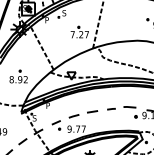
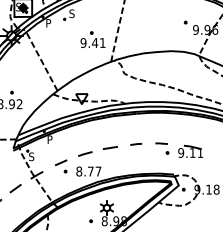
text: (79, 34) -> (92, 42), 7.27 -> 9.41
part: (130, 112) -> (162, 148), size x0.71
text: (69, 129) -> (79, 171), 9.77 -> 8.77

